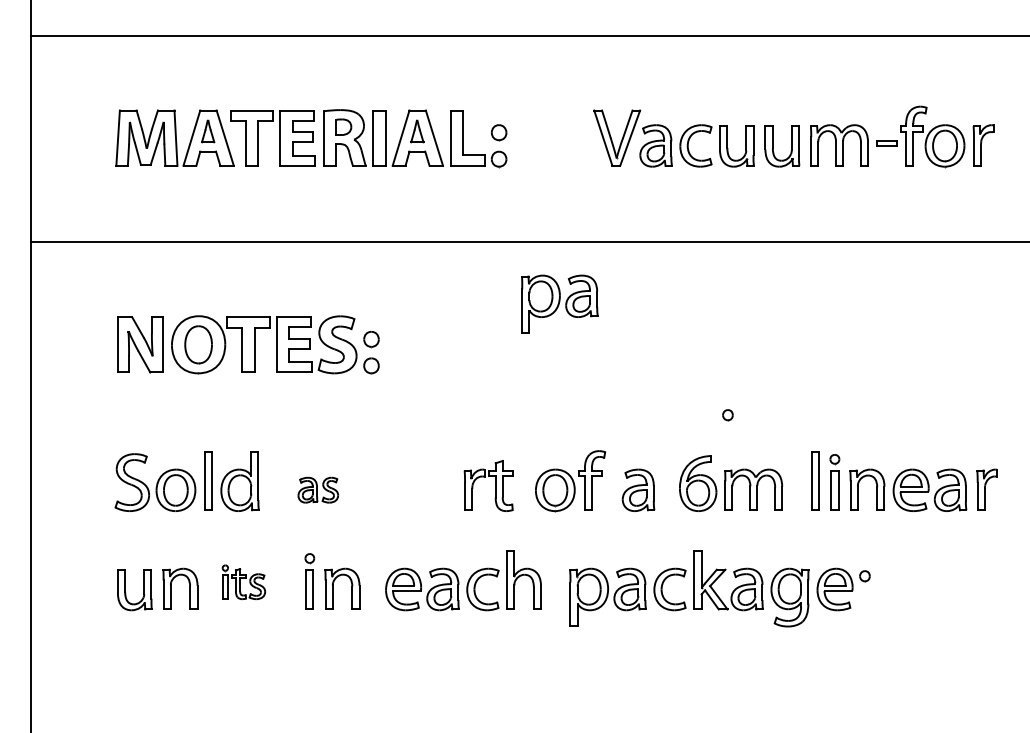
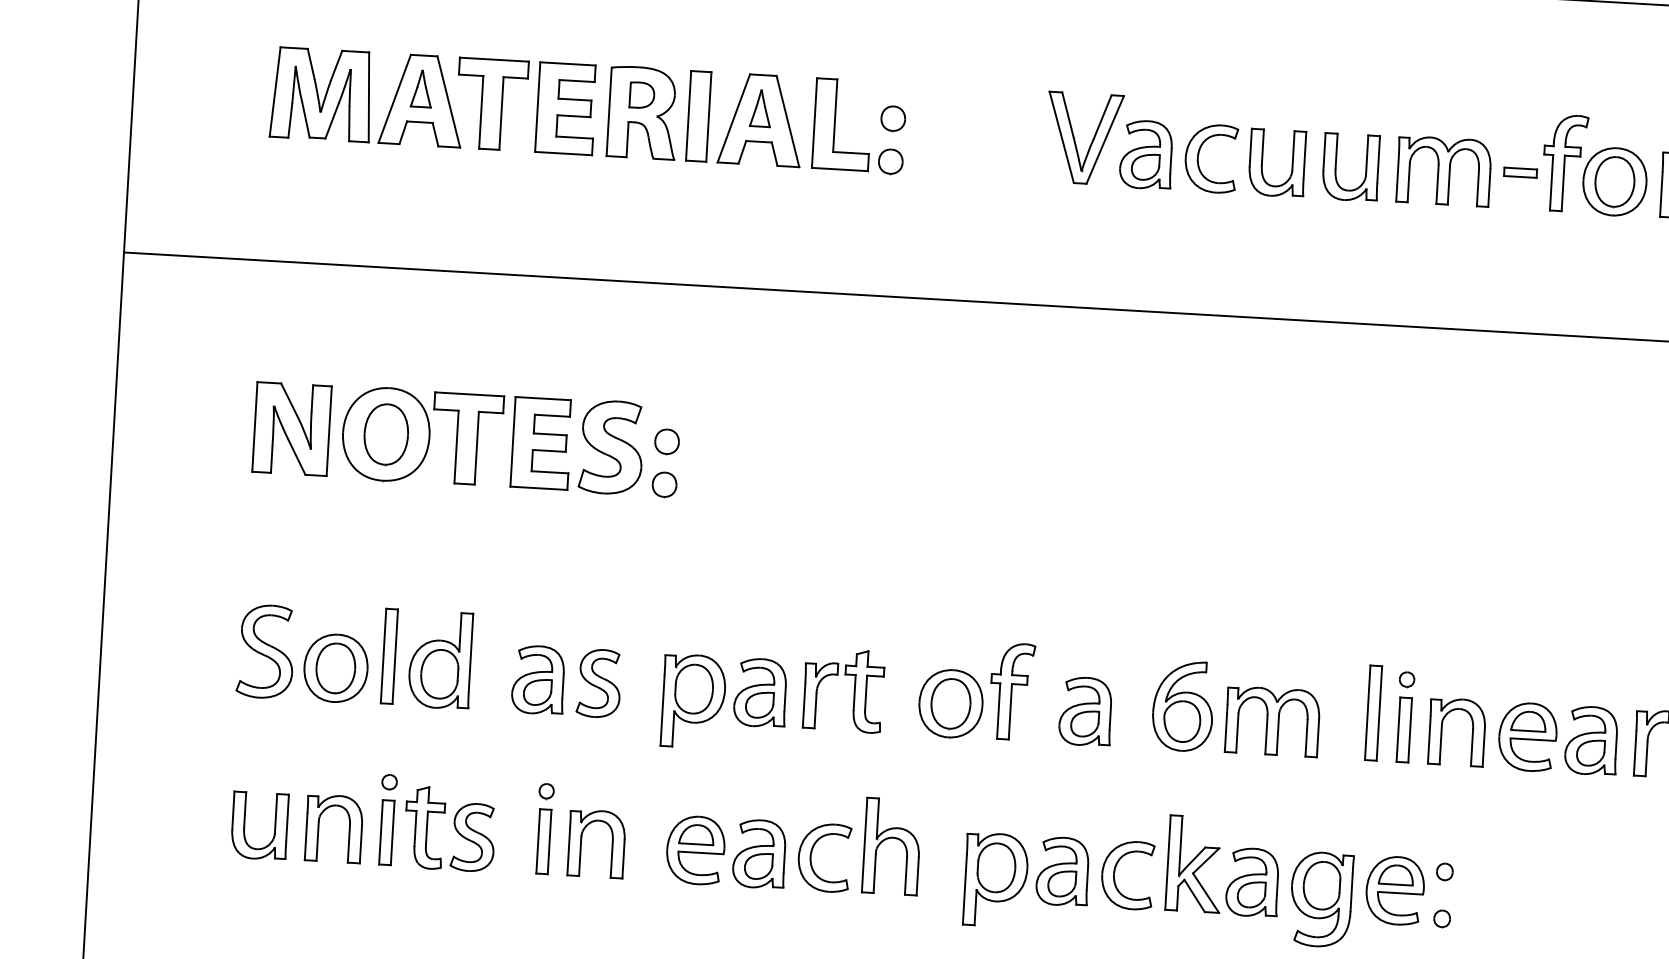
part: (559, 303) -> (723, 702), moved
part: (727, 415) -> (1441, 919), moved
part: (318, 489) -> (567, 680), size x1.67
part: (243, 582) -> (436, 823), size x1.67

